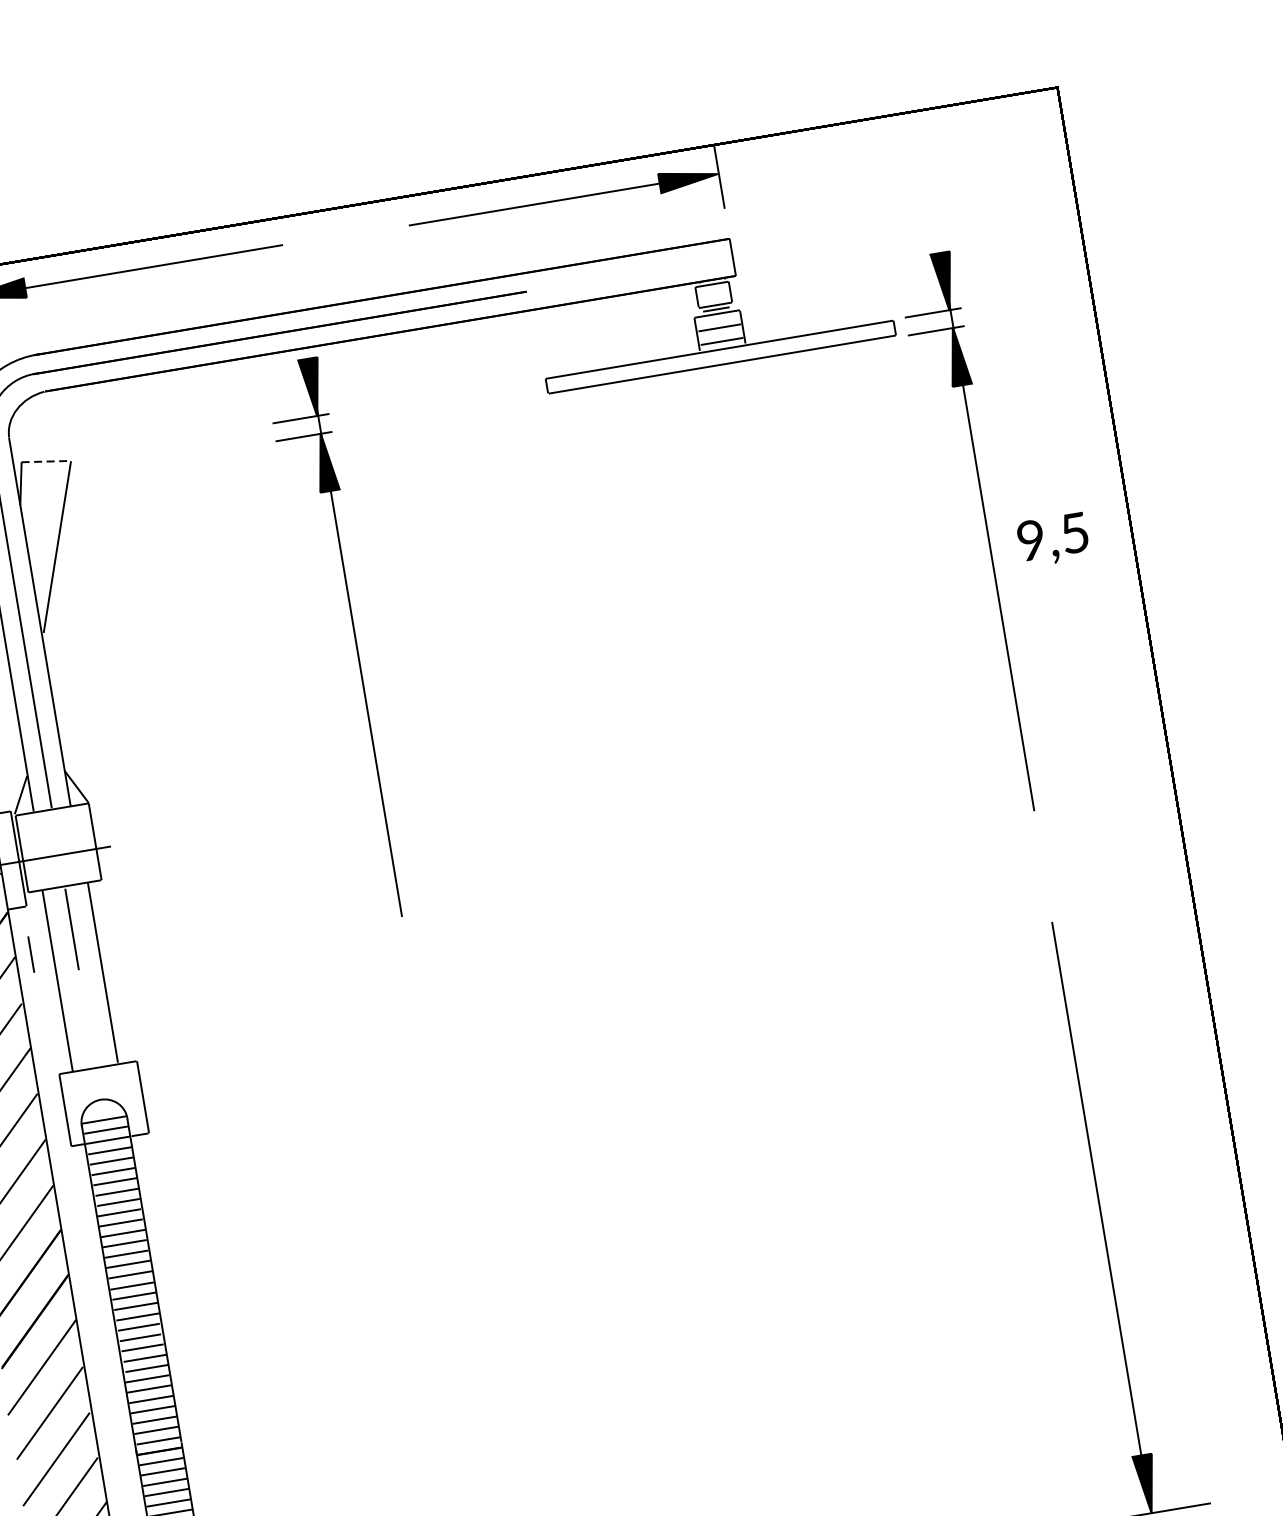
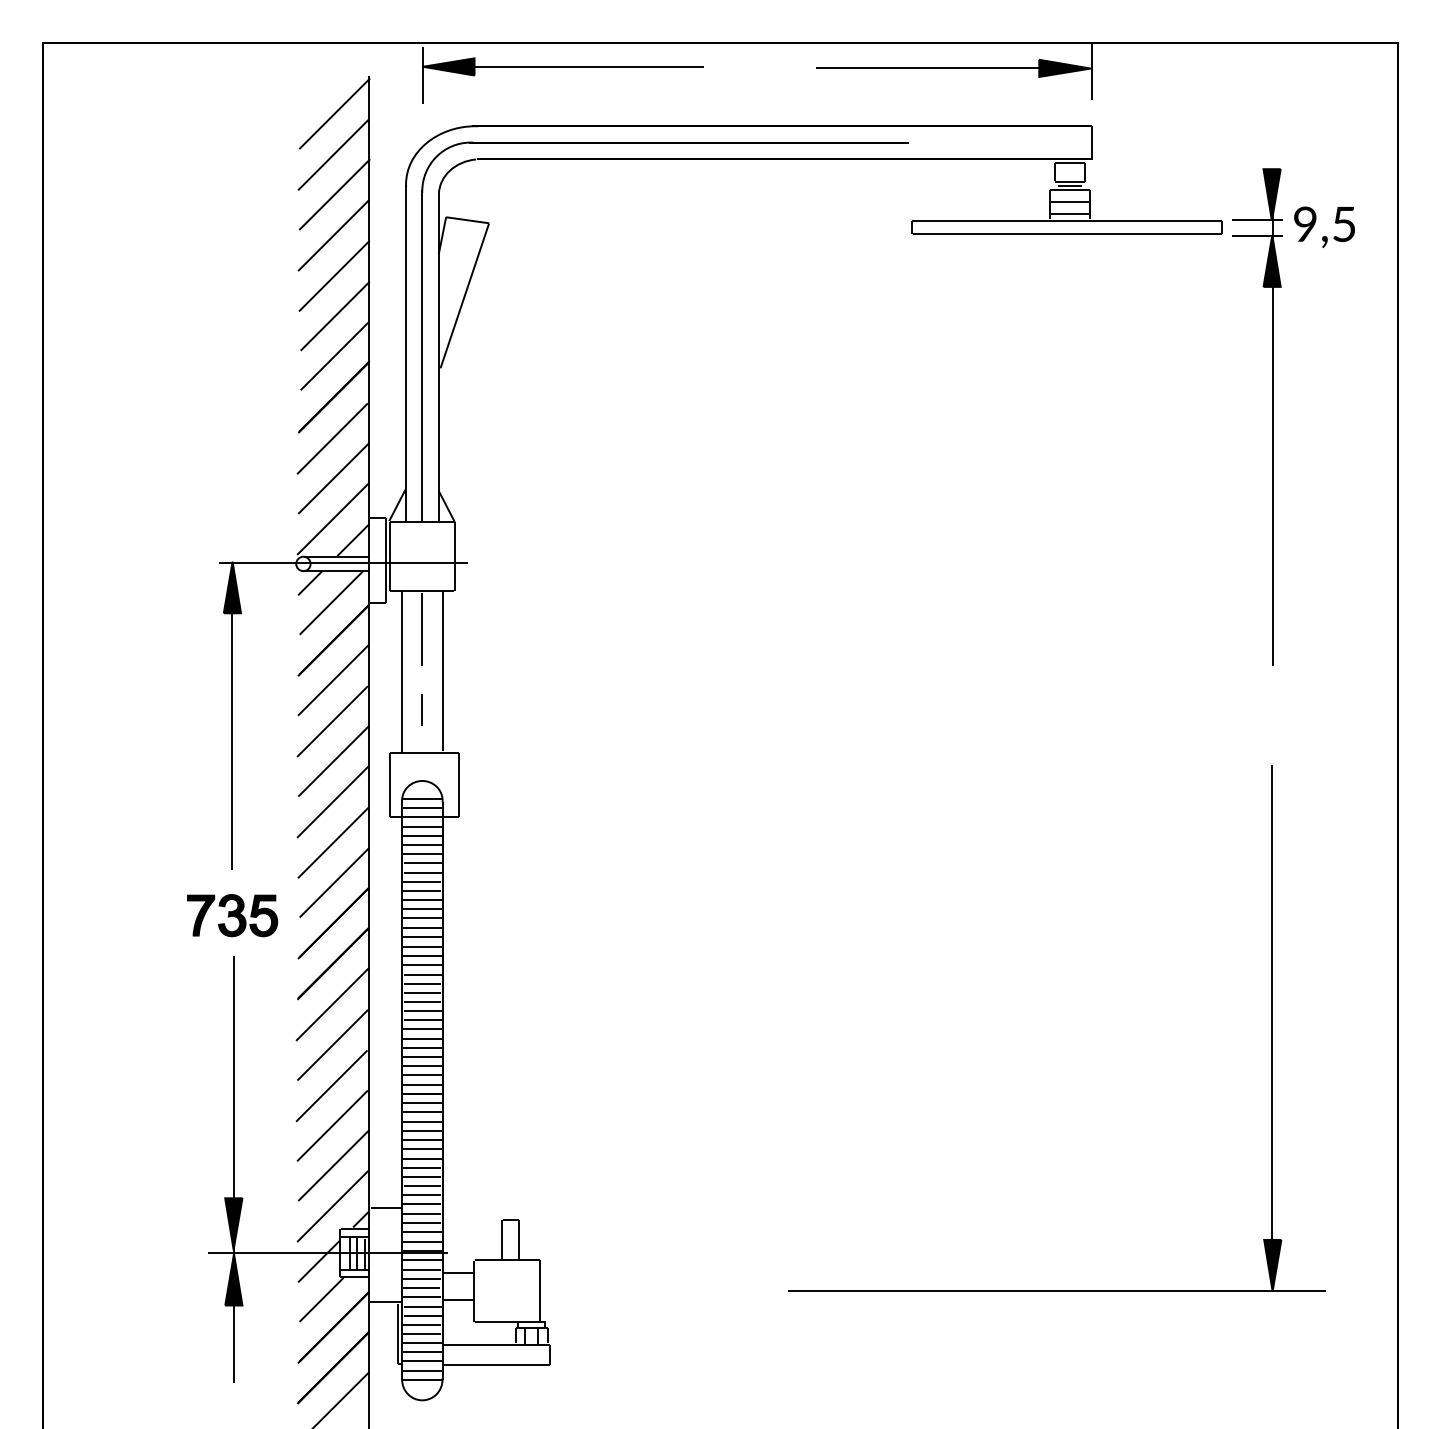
line: (46, 461) -> (467, 220), dashed -> solid
text: (1053, 539) -> (1324, 226), moved
part: (354, 636) -> (709, 416), removed
line: (30, 953) -> (421, 709), moved

